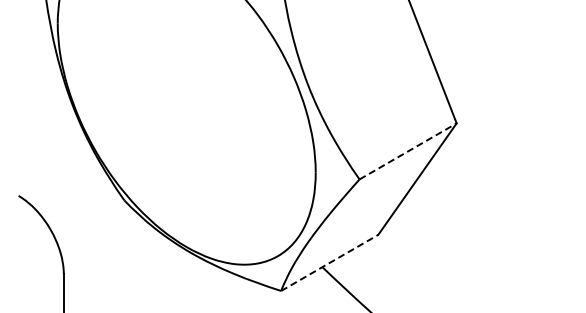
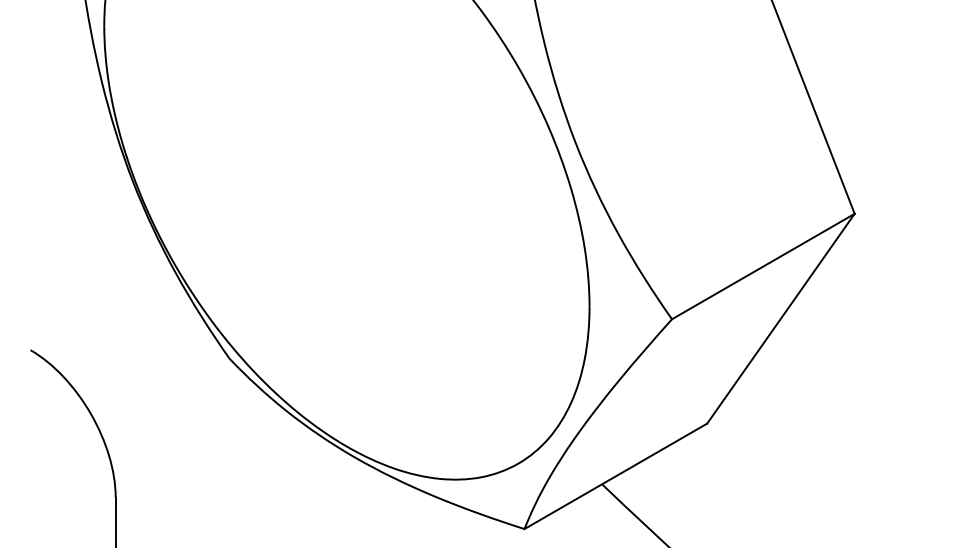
line: (408, 151) -> (764, 266), dashed -> solid
line: (330, 262) -> (617, 475), dashed -> solid

